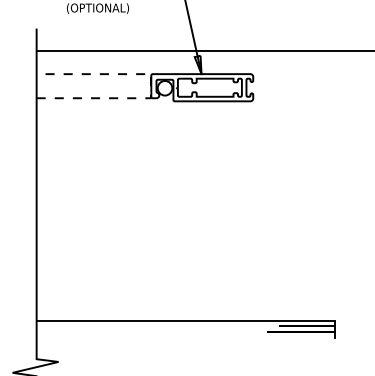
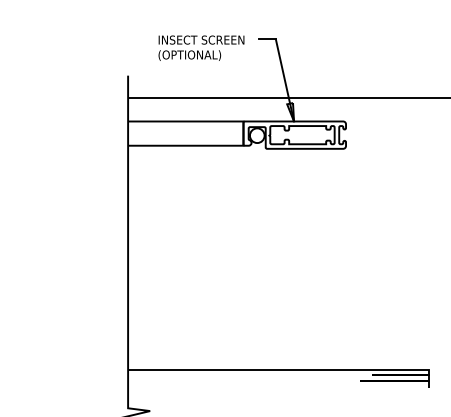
line: (151, 86) -> (243, 133), dashed -> solid

